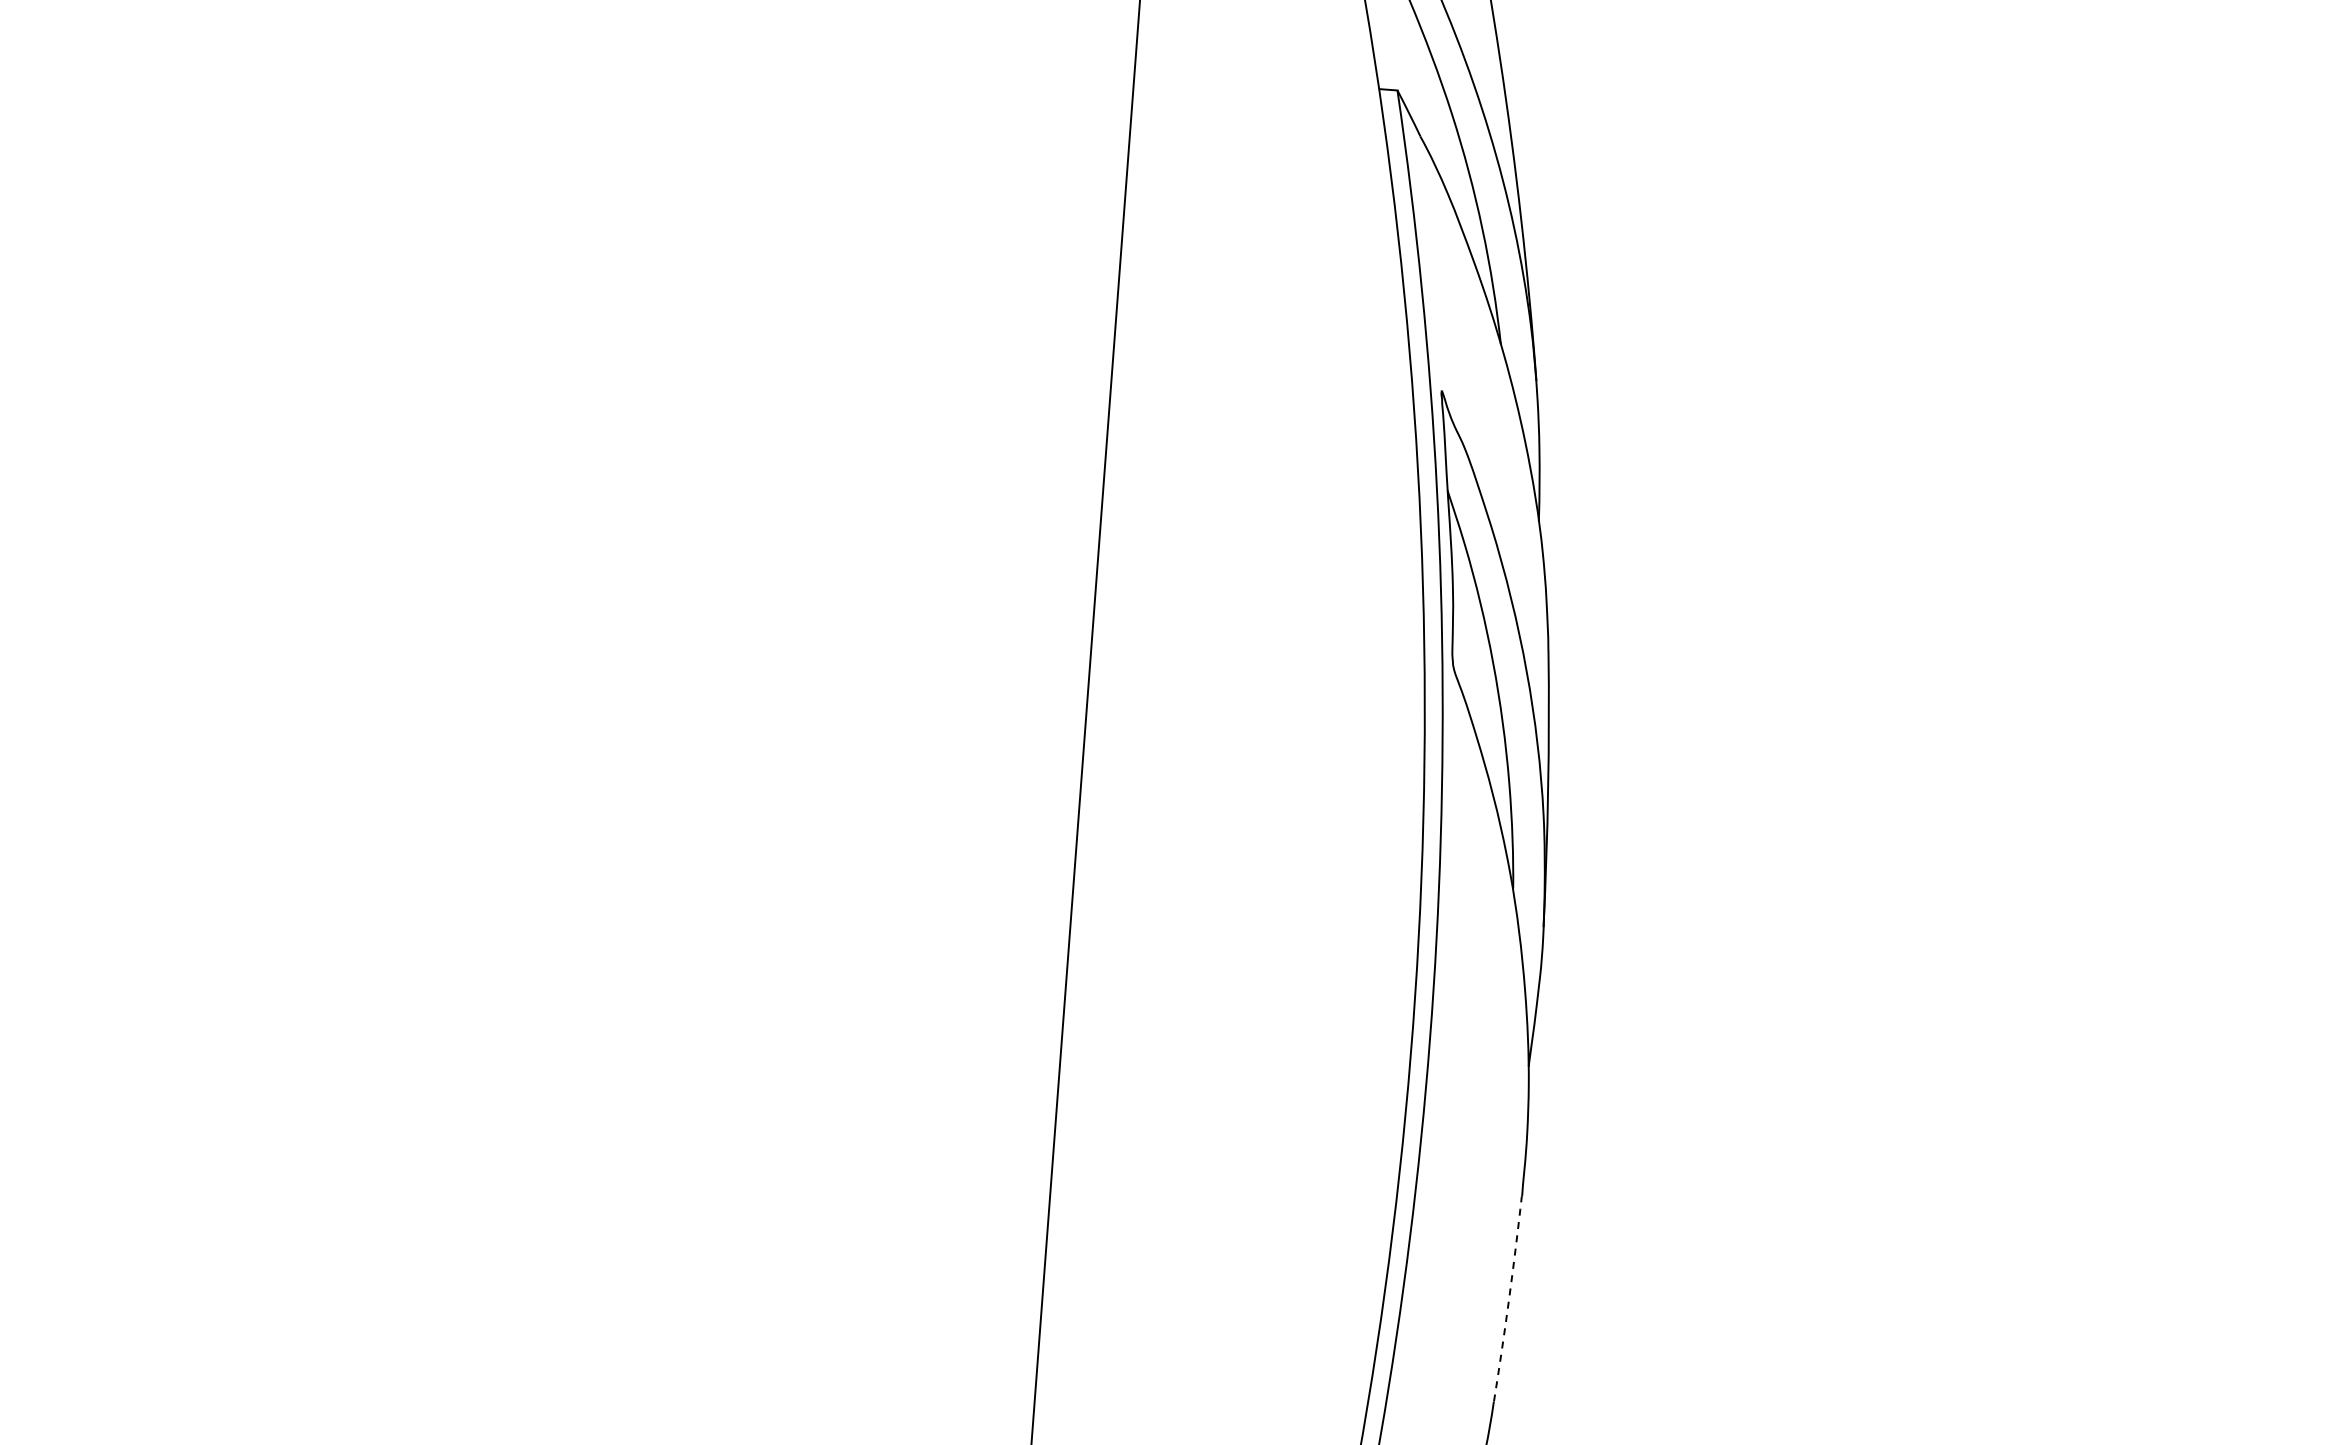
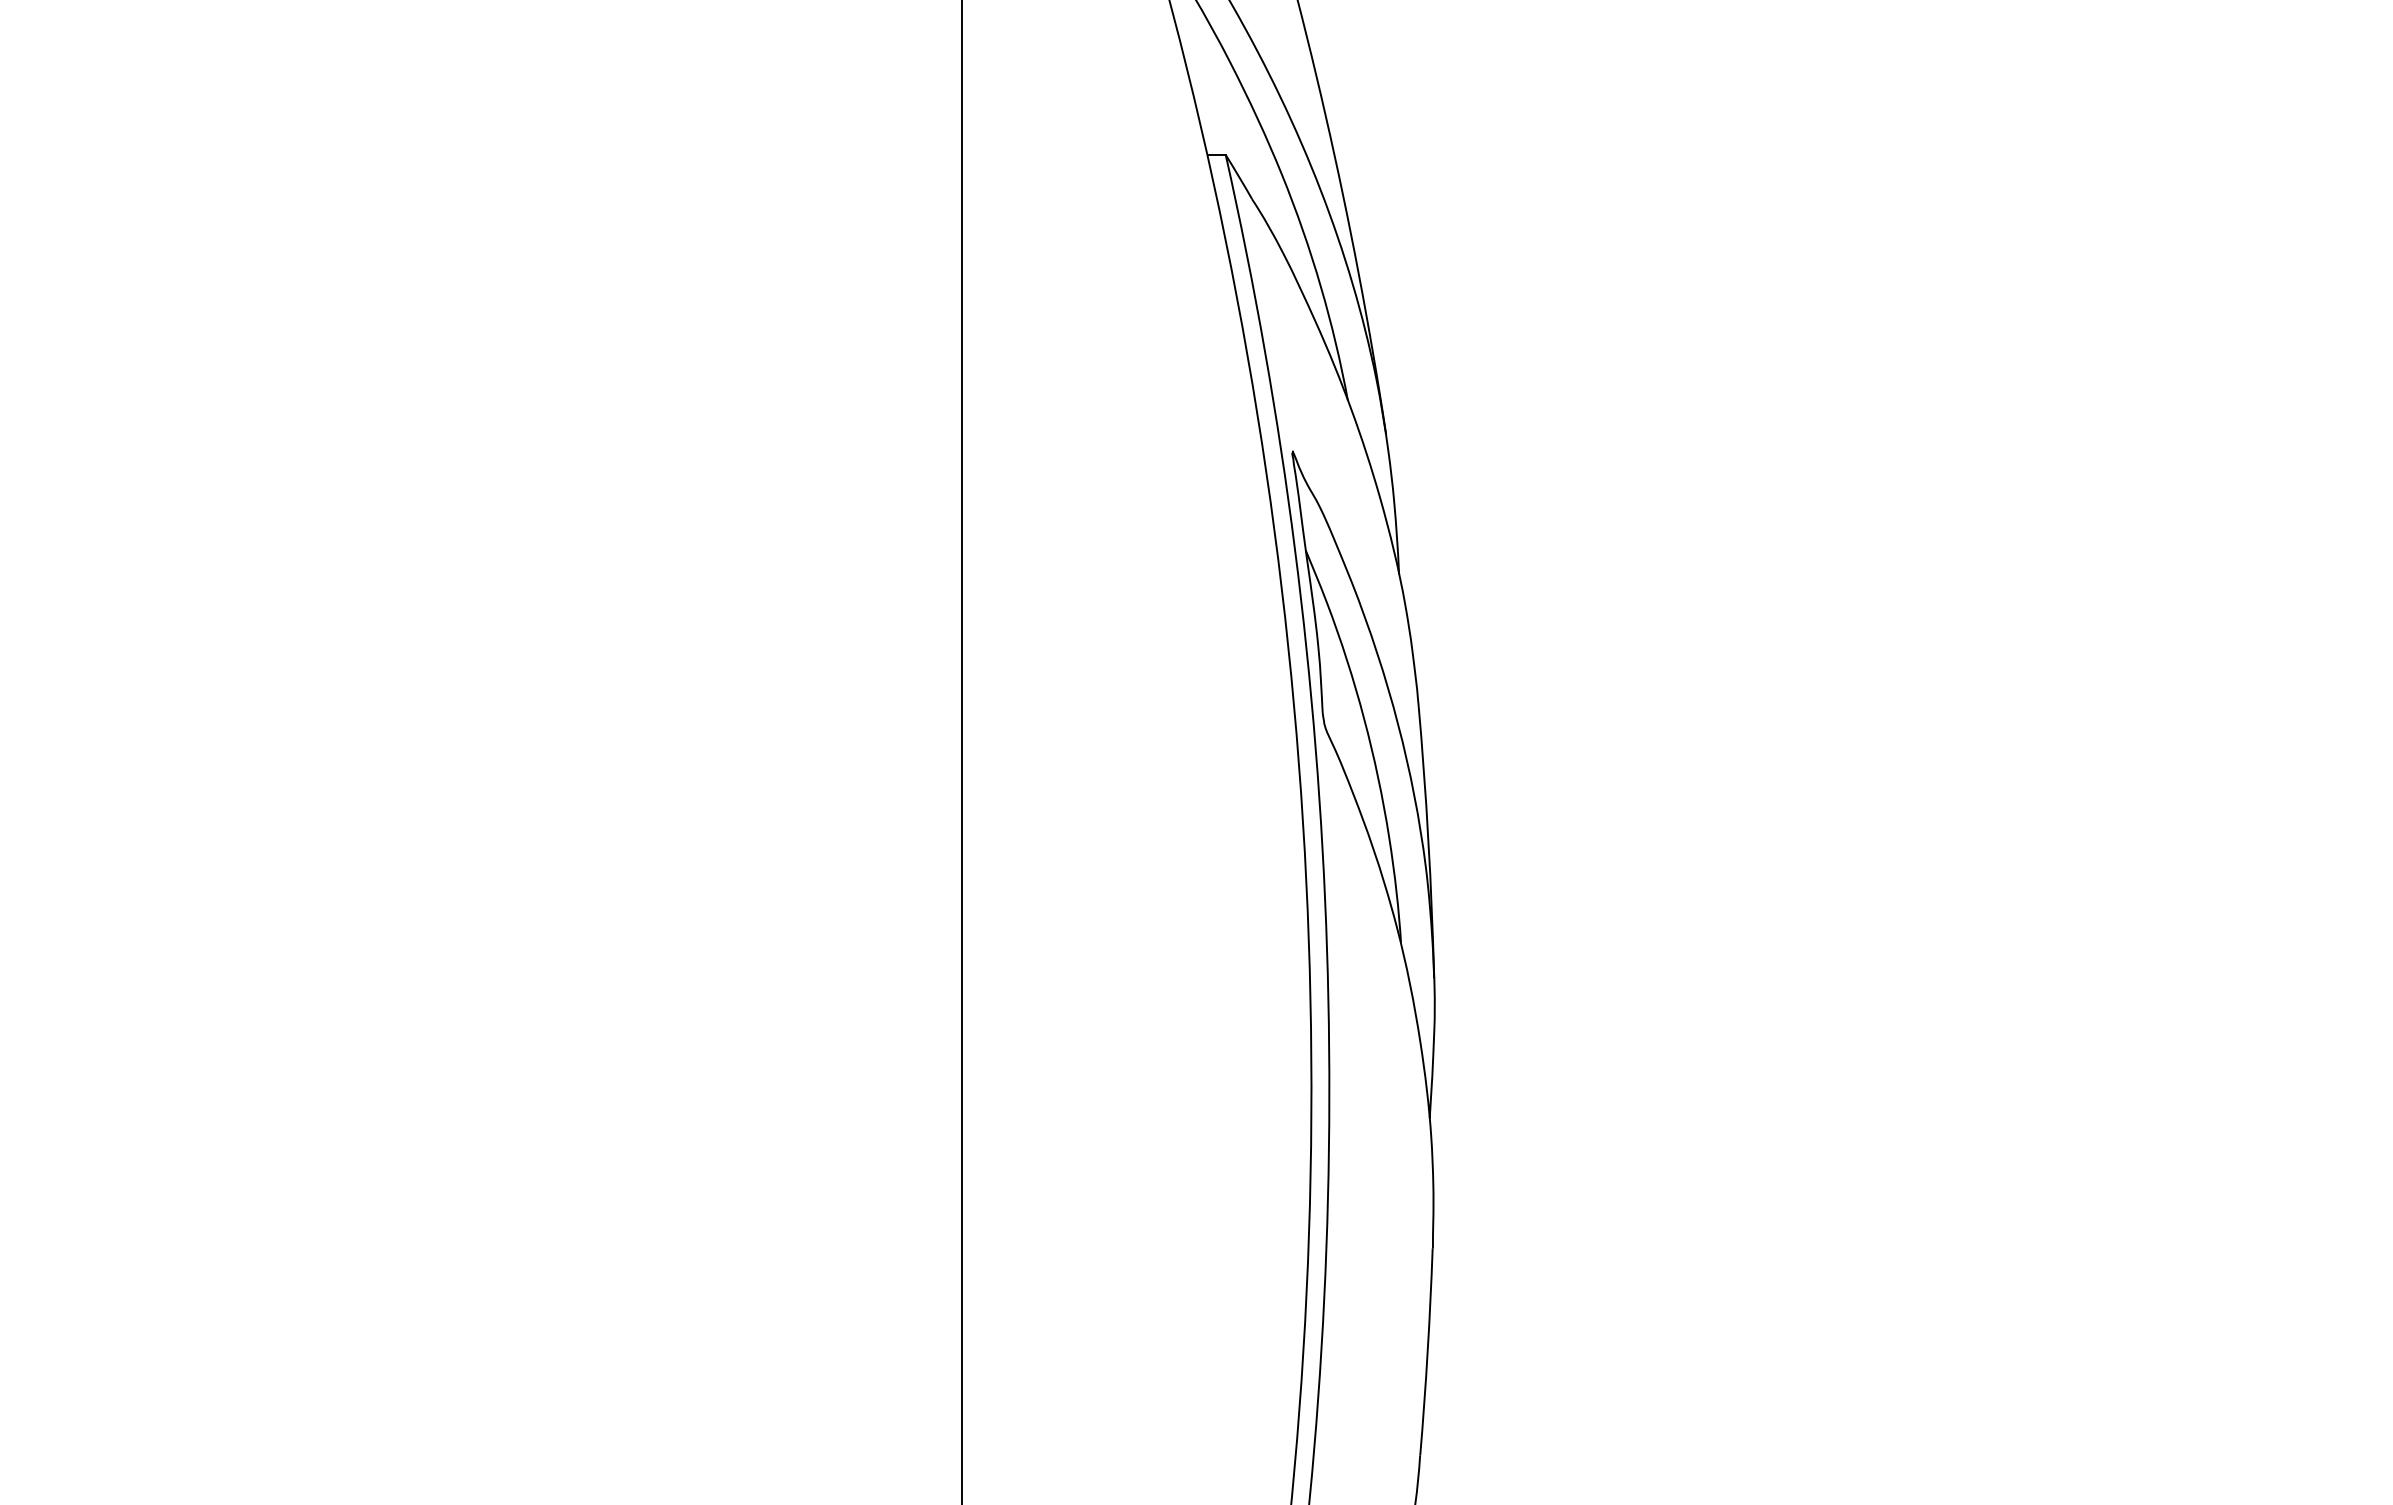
arc: (1508, 1298) -> (1427, 1351), dashed -> solid

